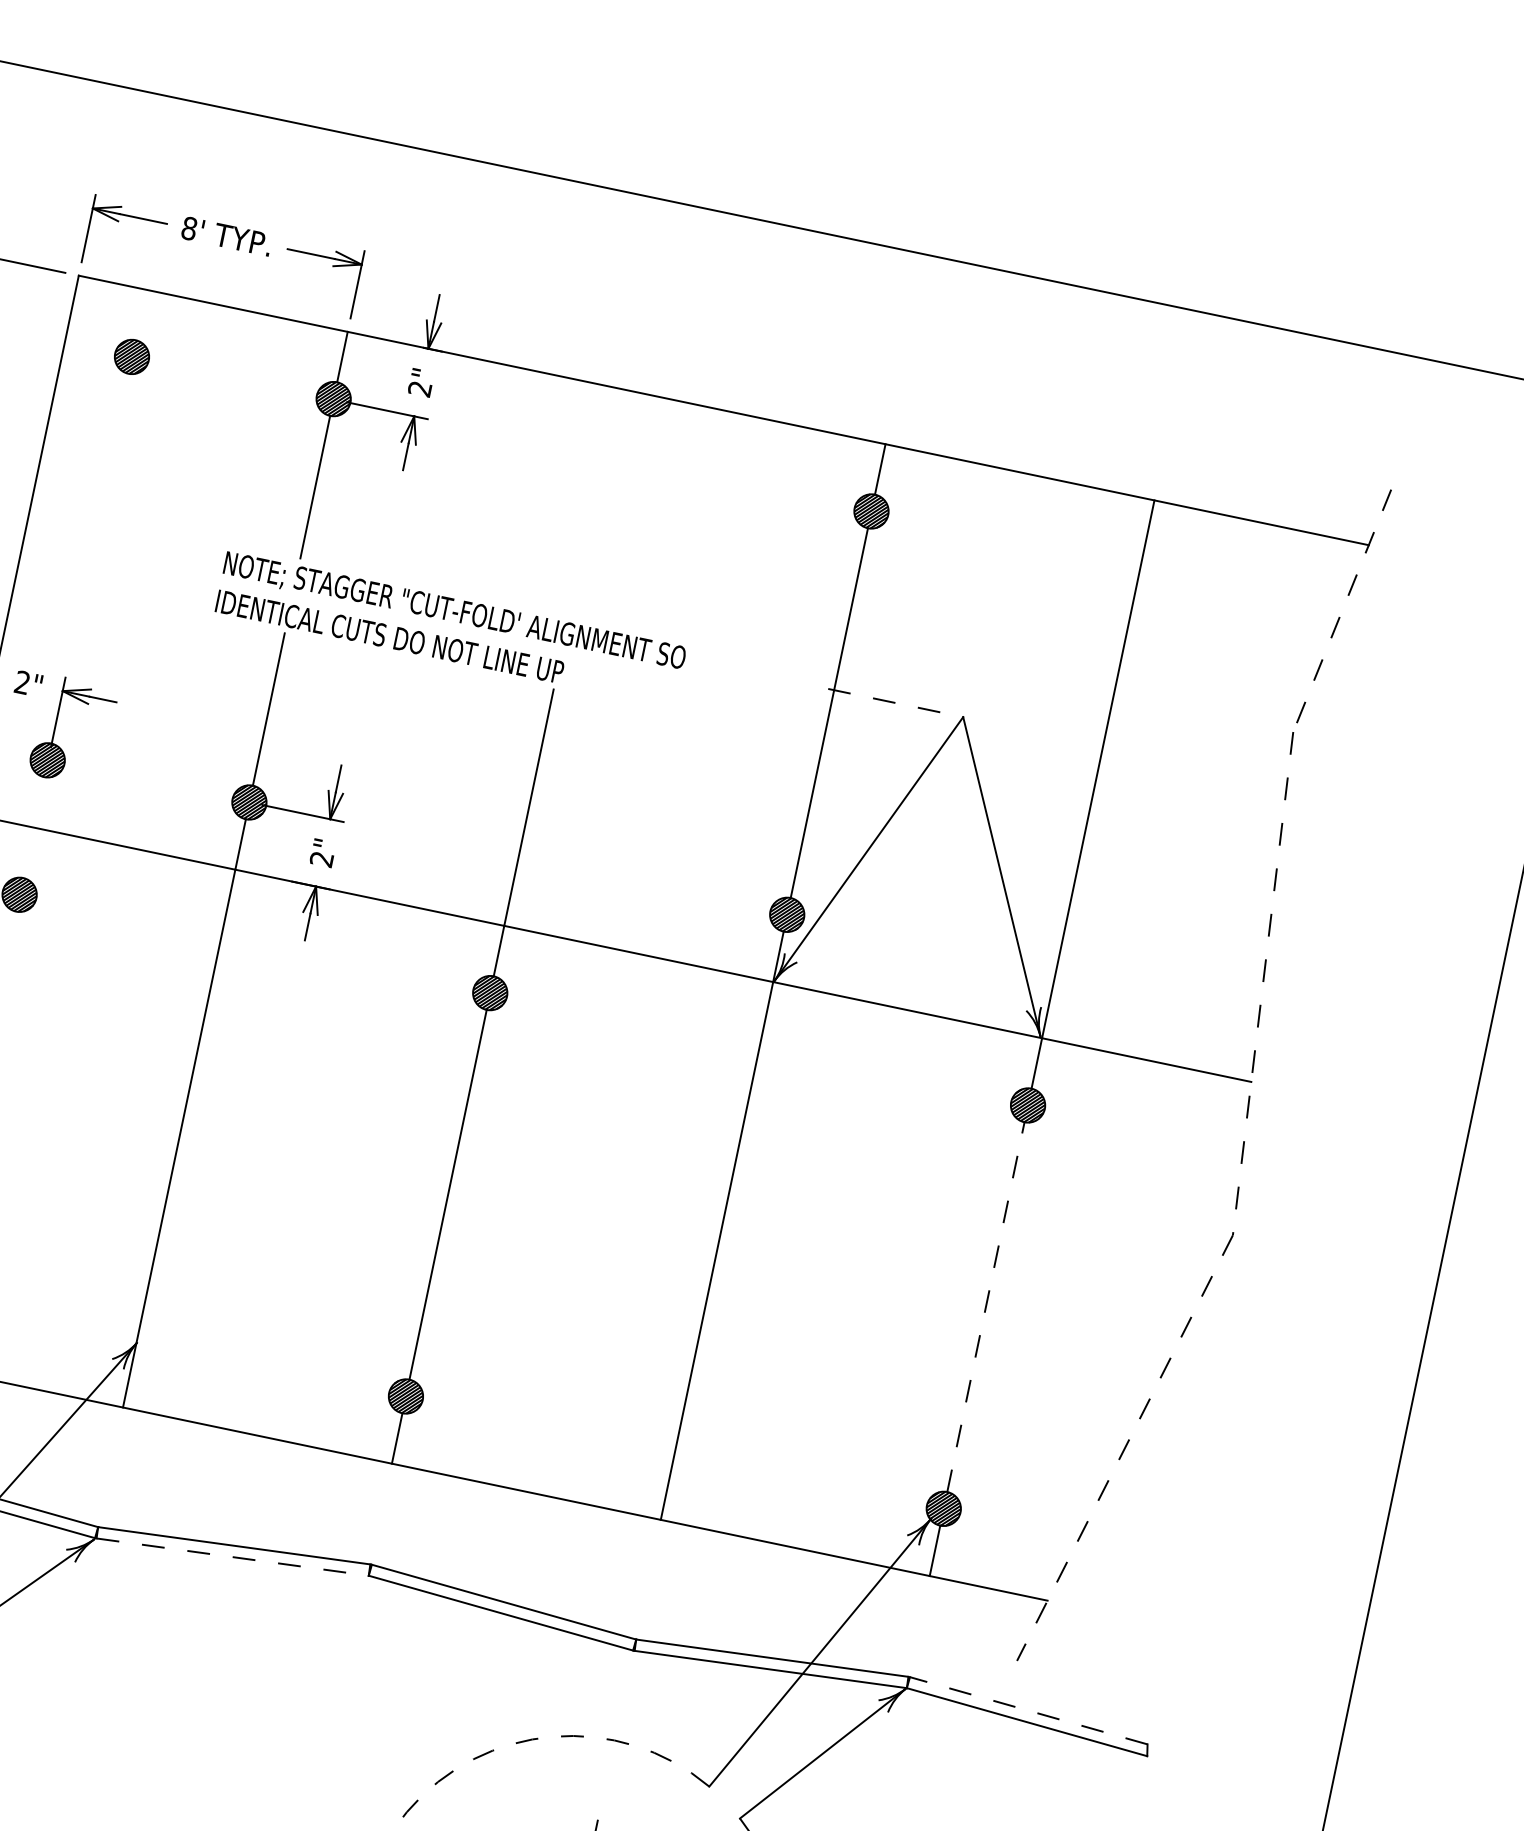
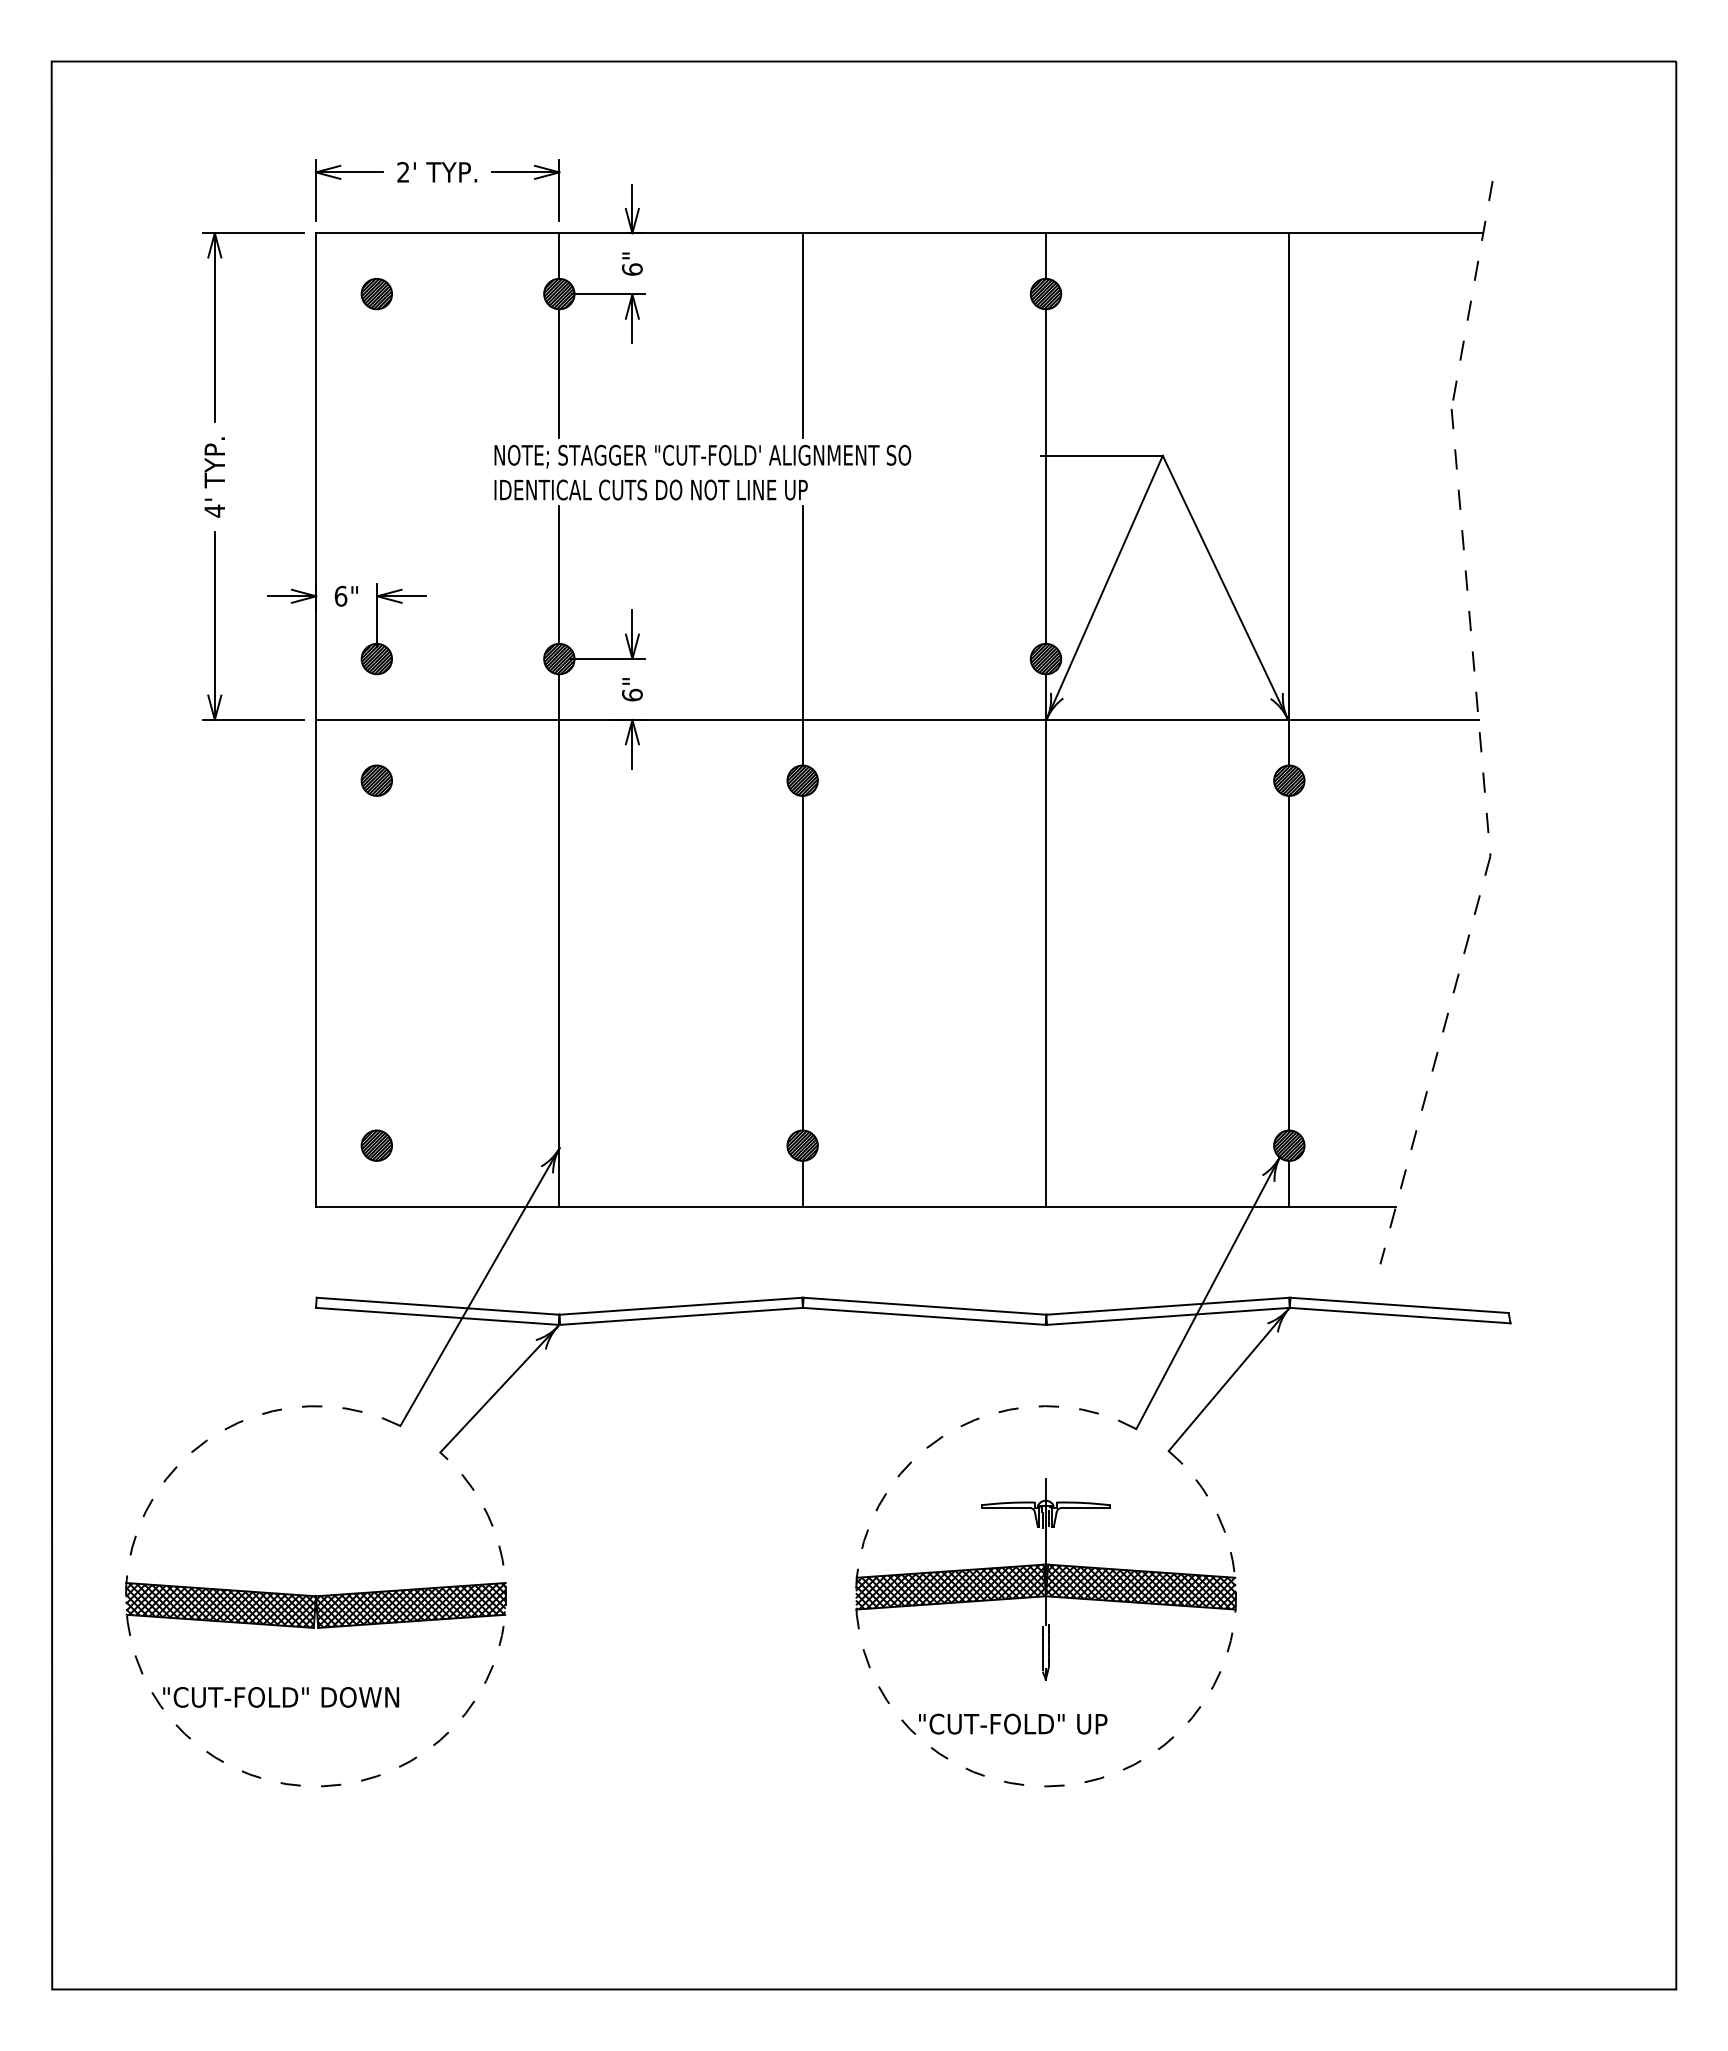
text: (189, 228) -> (403, 172), 8' -> 2'
text: (420, 388) -> (632, 269), 2" -> 6"
line: (592, 501) -> (802, 335), added
text: (22, 681) -> (340, 595), 2" -> 6"
line: (896, 702) -> (1102, 455), dashed -> solid
text: (322, 858) -> (632, 694), 2" -> 6"
line: (986, 1306) -> (1289, 962), dashed -> solid
line: (232, 1557) -> (681, 1316), dashed -> solid
line: (1028, 1710) -> (1399, 1305), dashed -> solid

